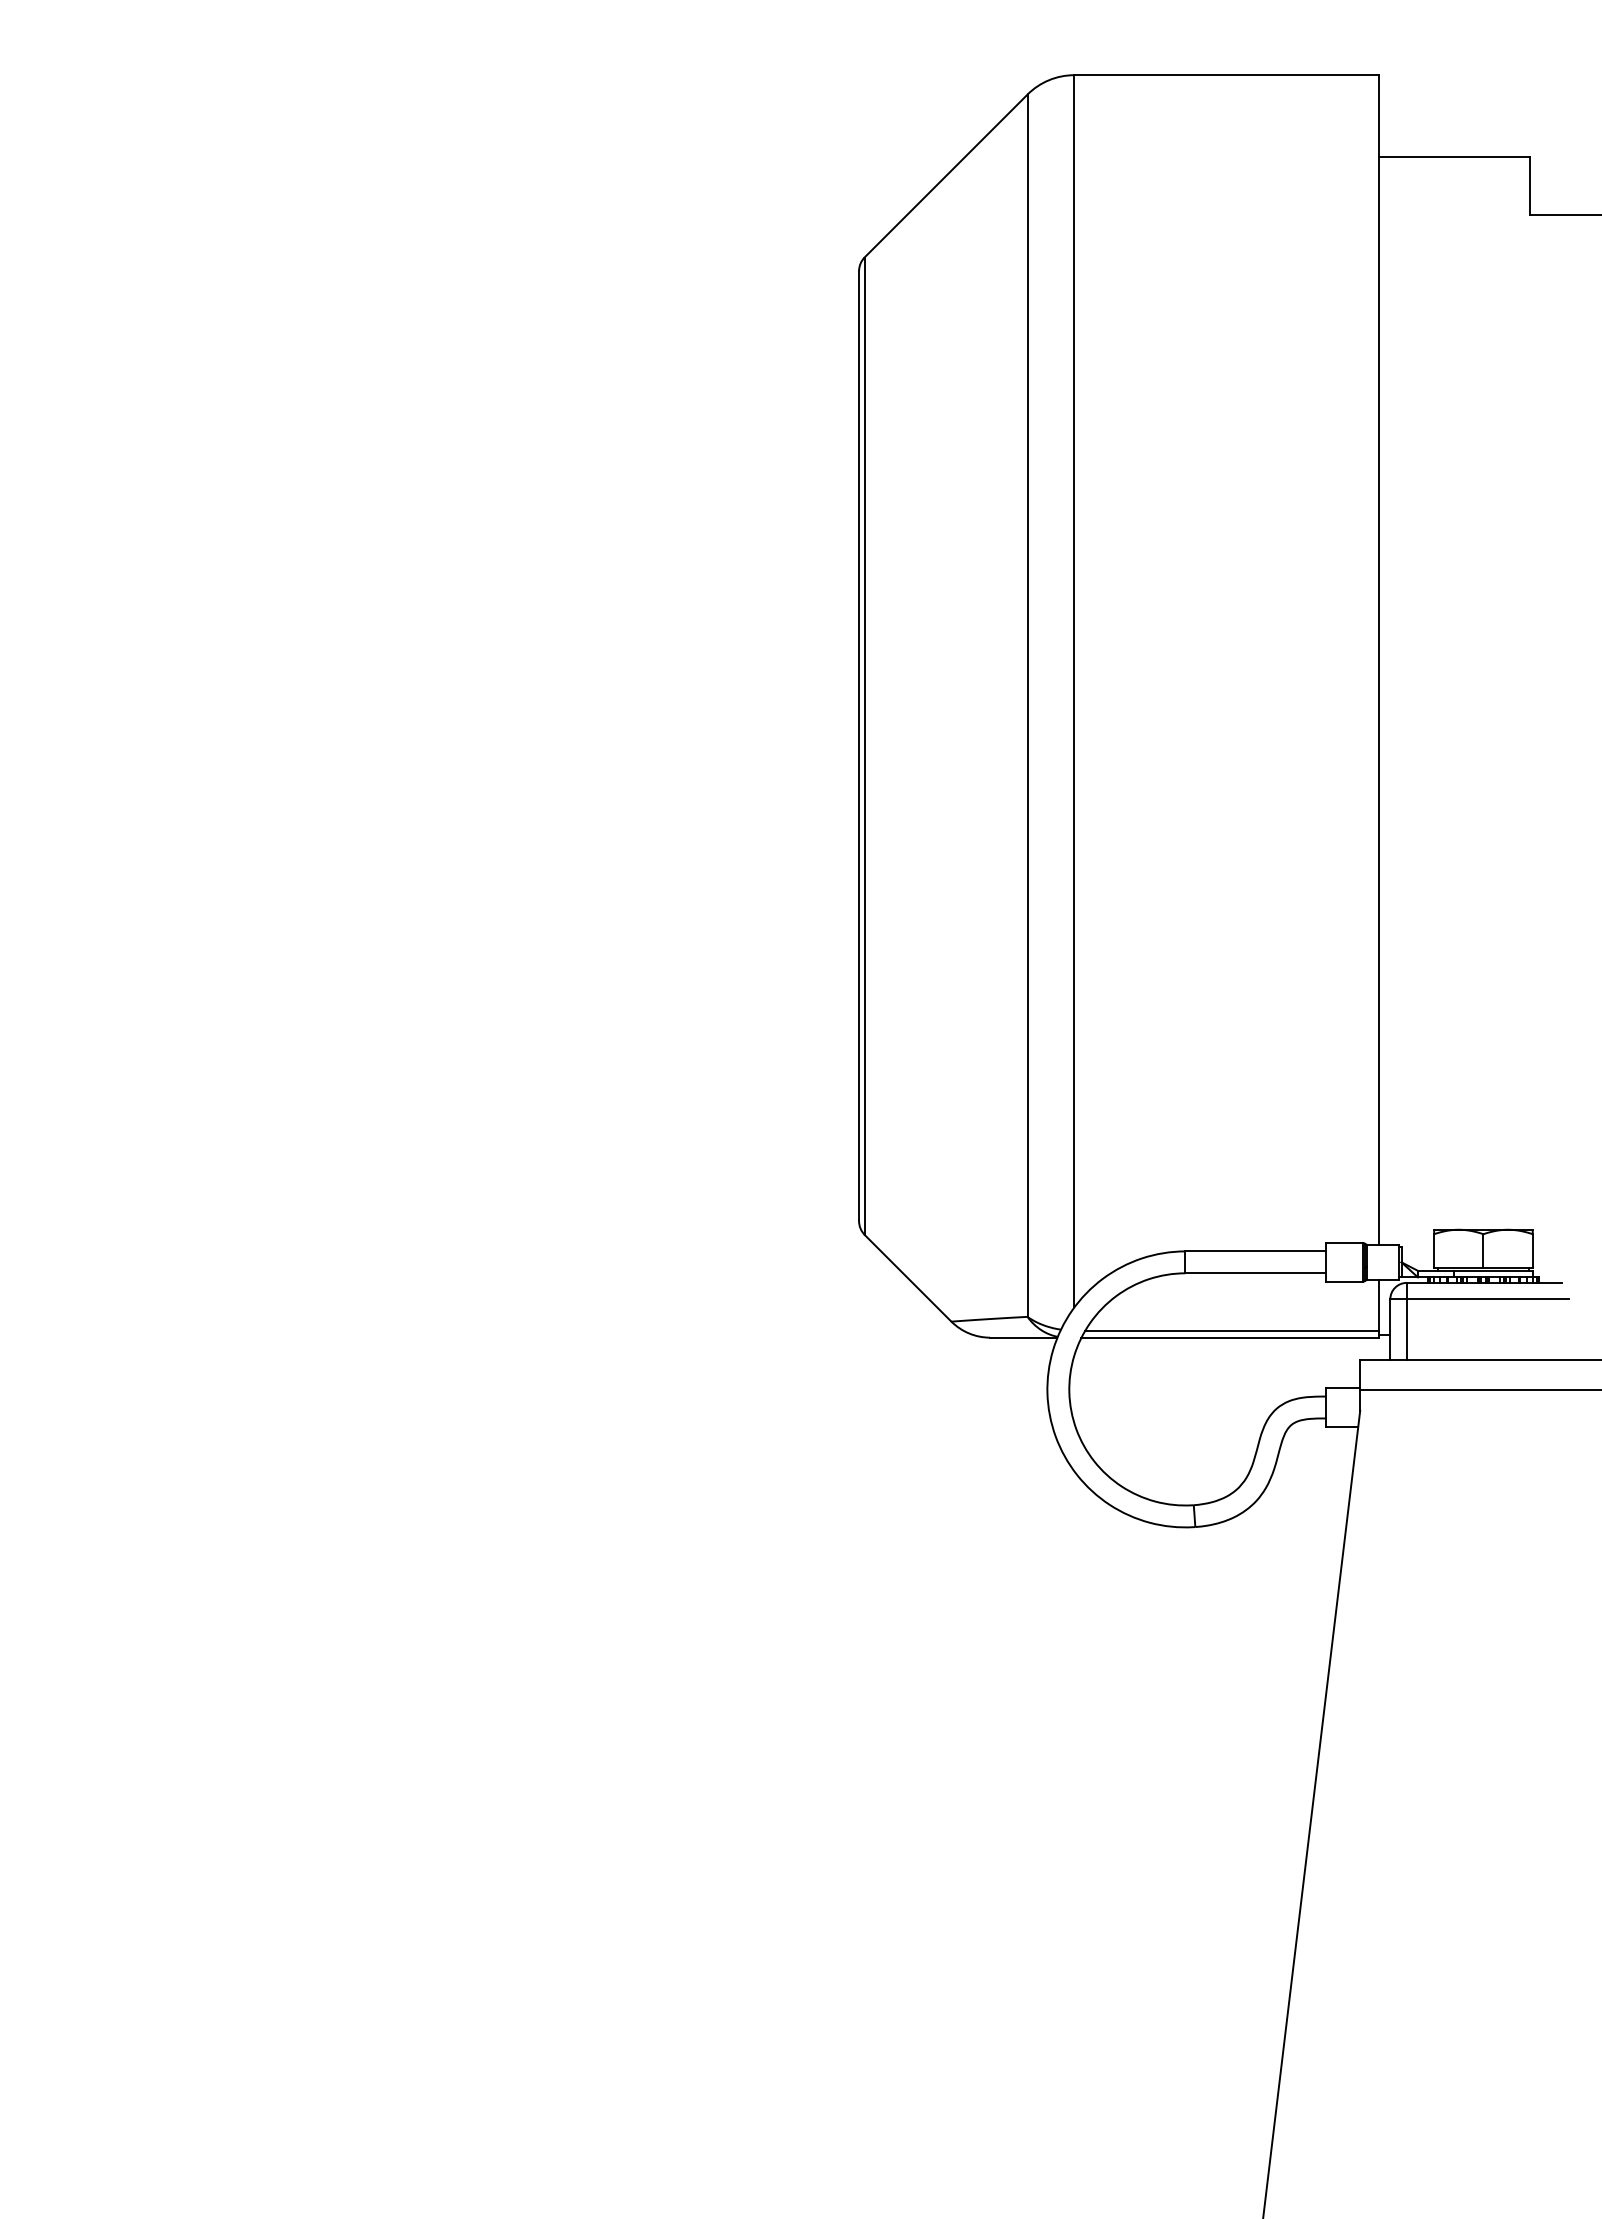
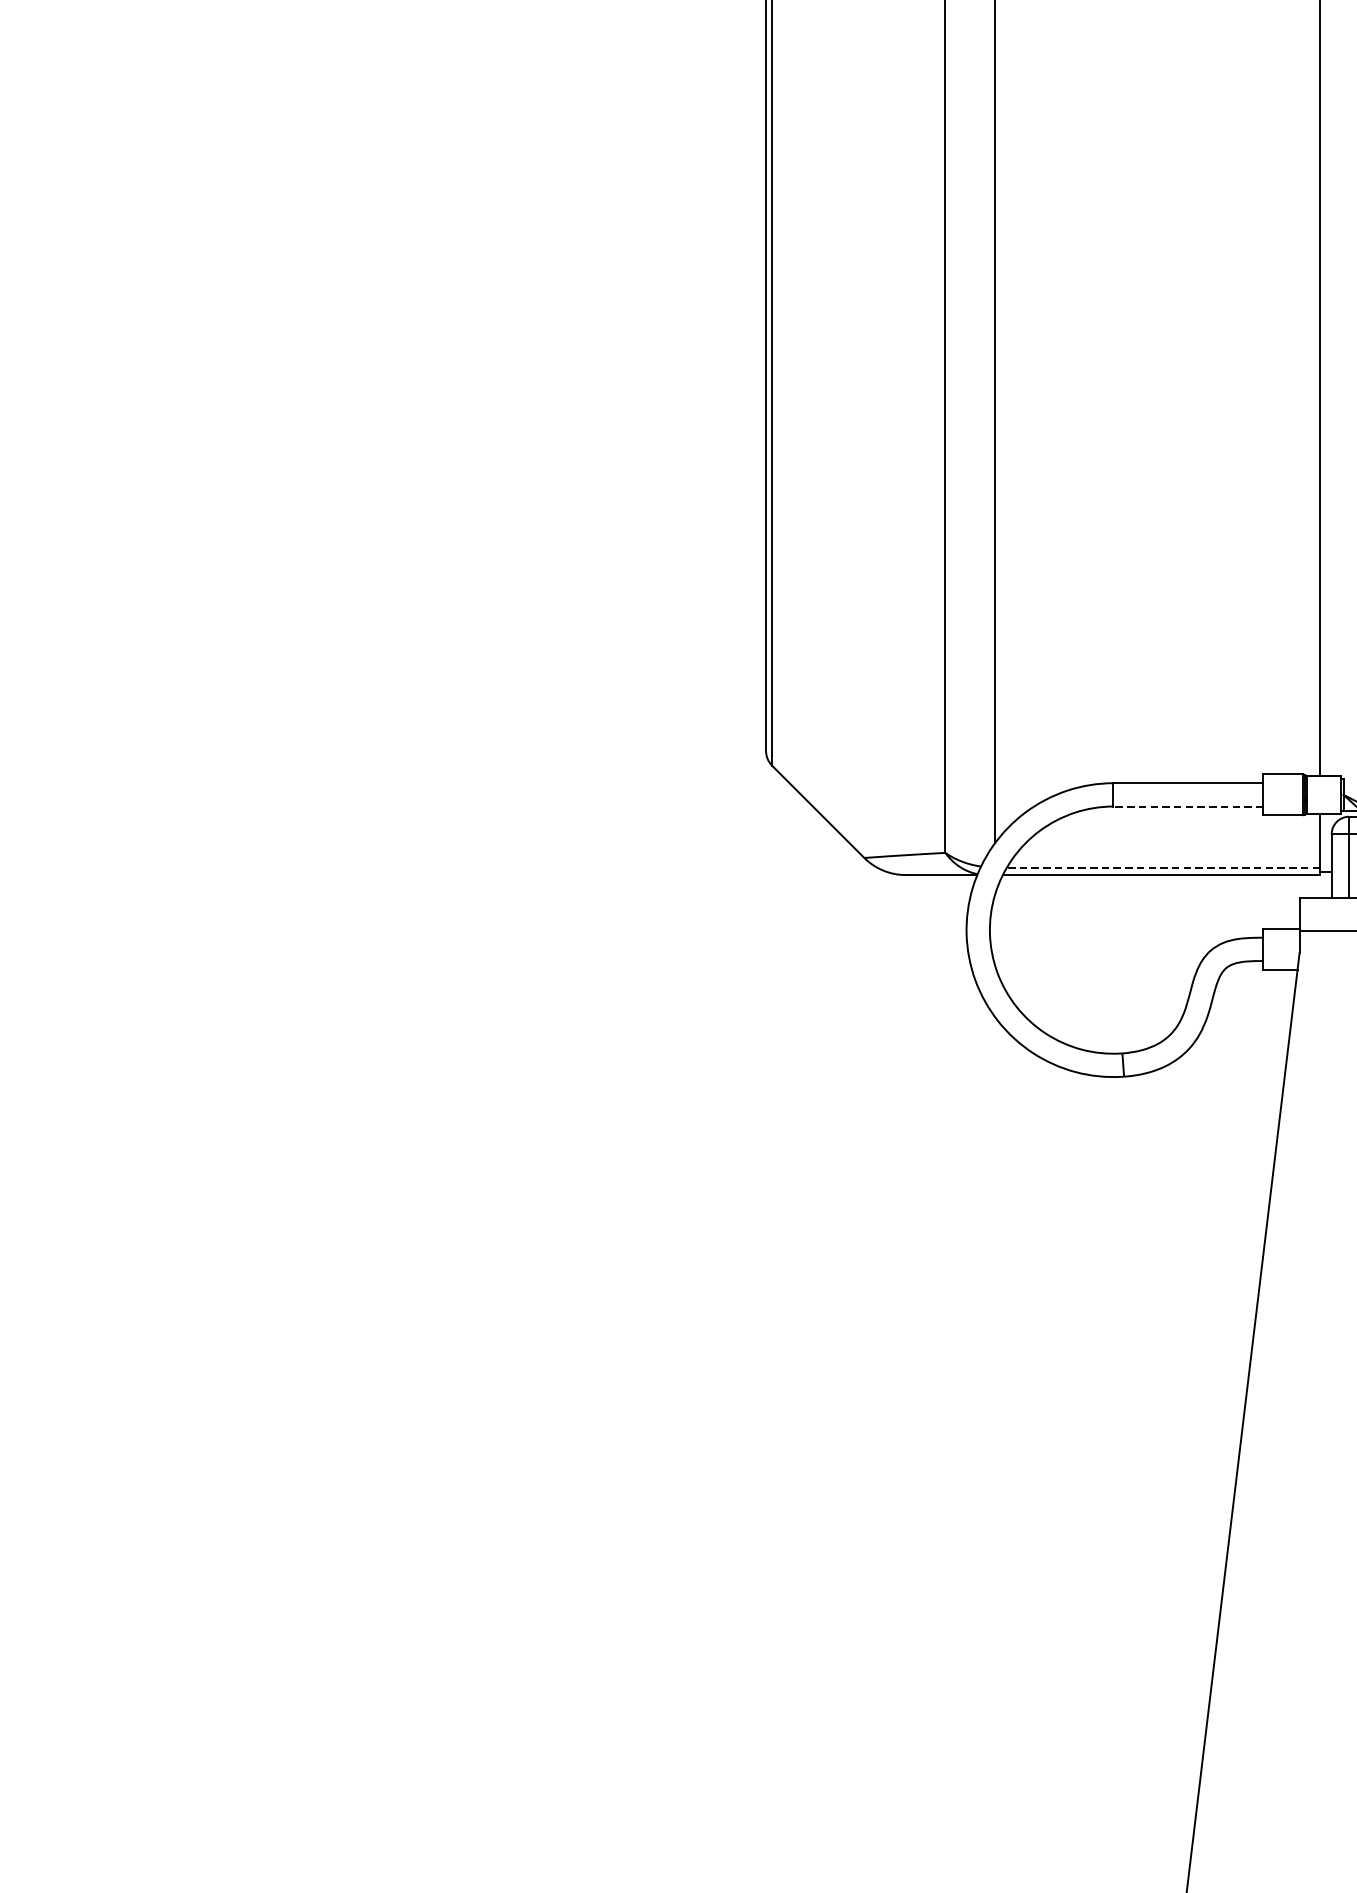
line: (1255, 1273) -> (1188, 806), solid -> dashed
line: (1231, 1330) -> (1162, 867), solid -> dashed

